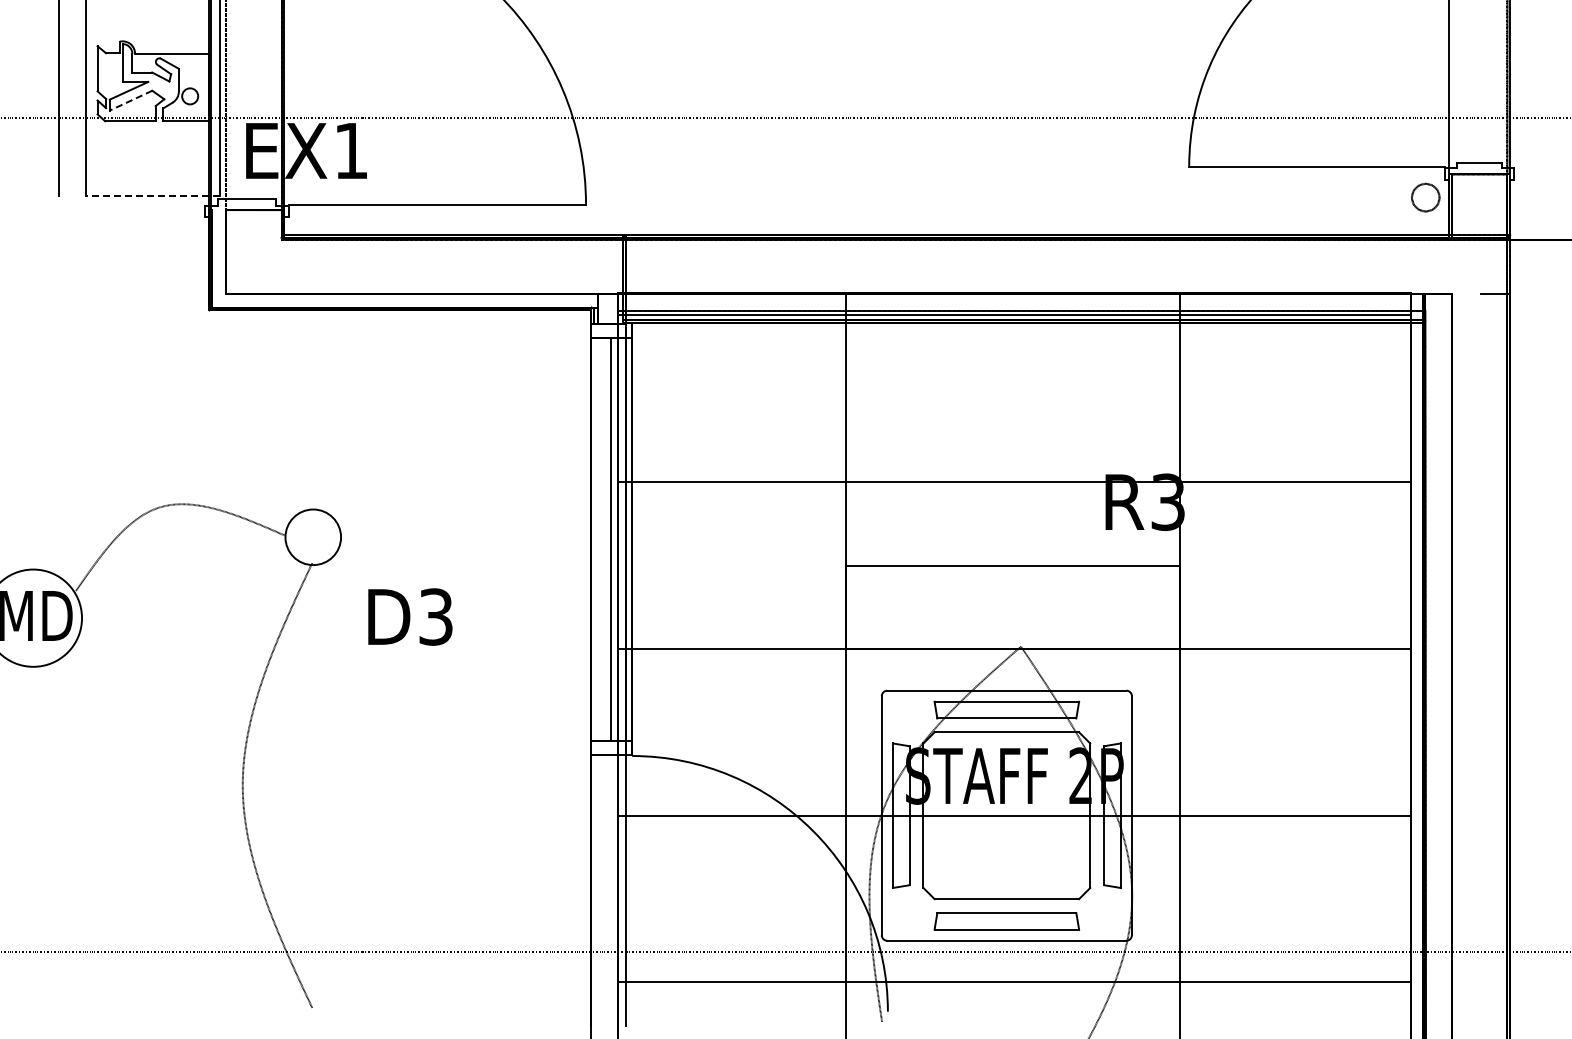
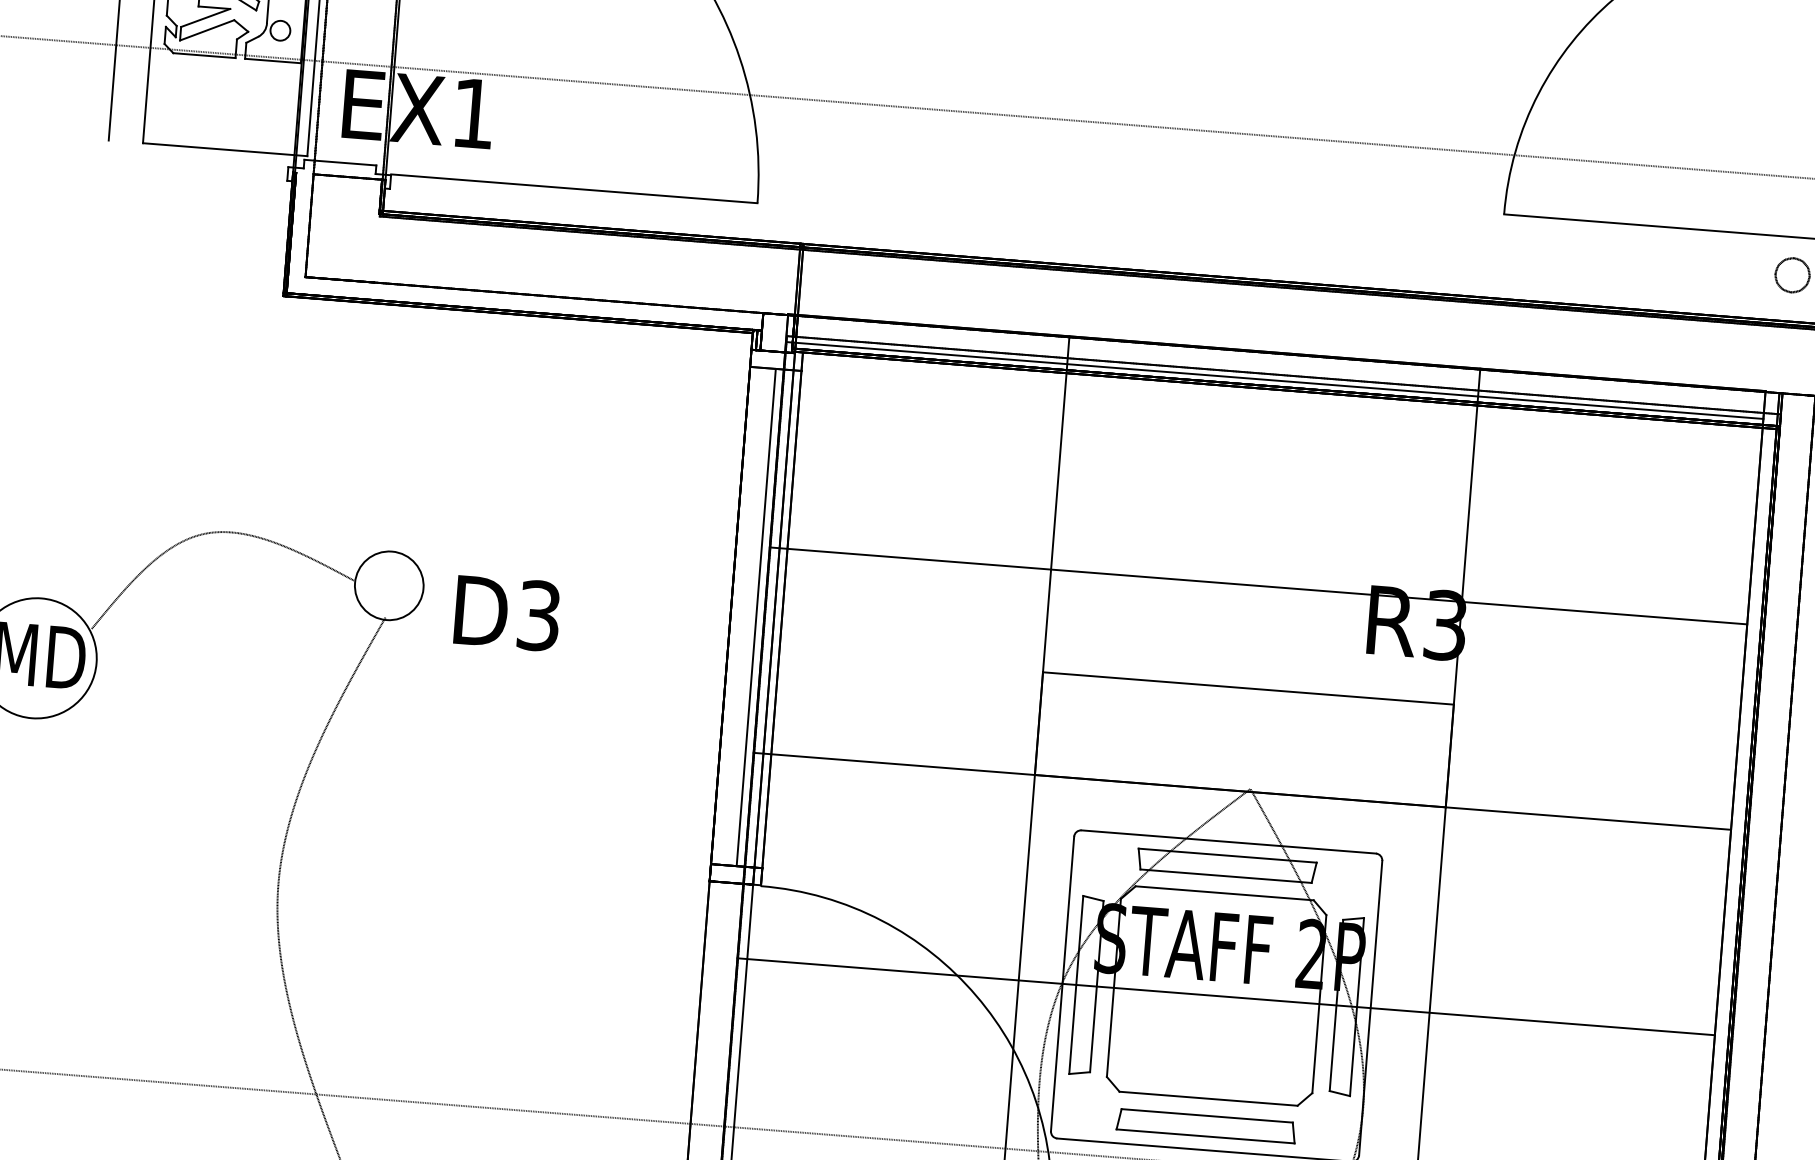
line: (130, 100) -> (206, 30), dashed -> solid
line: (153, 195) -> (225, 149), dashed -> solid
text: (410, 616) -> (507, 612), moved

